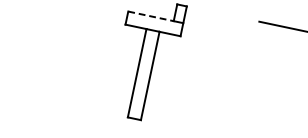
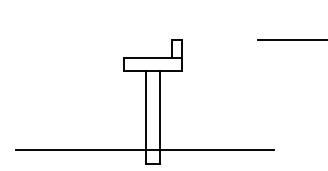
line: (151, 16) -> (148, 57), dashed -> solid
line: (128, 103) -> (144, 149), added

